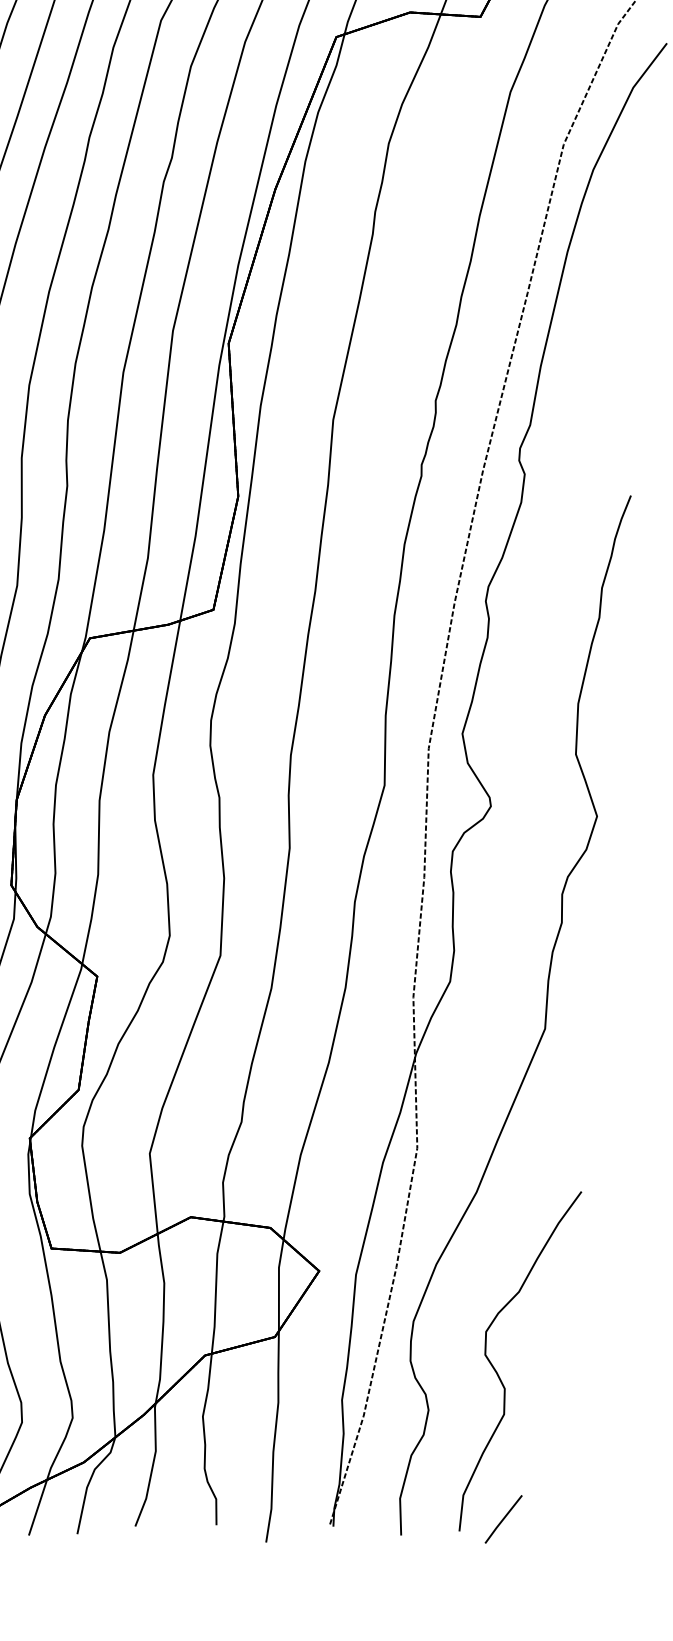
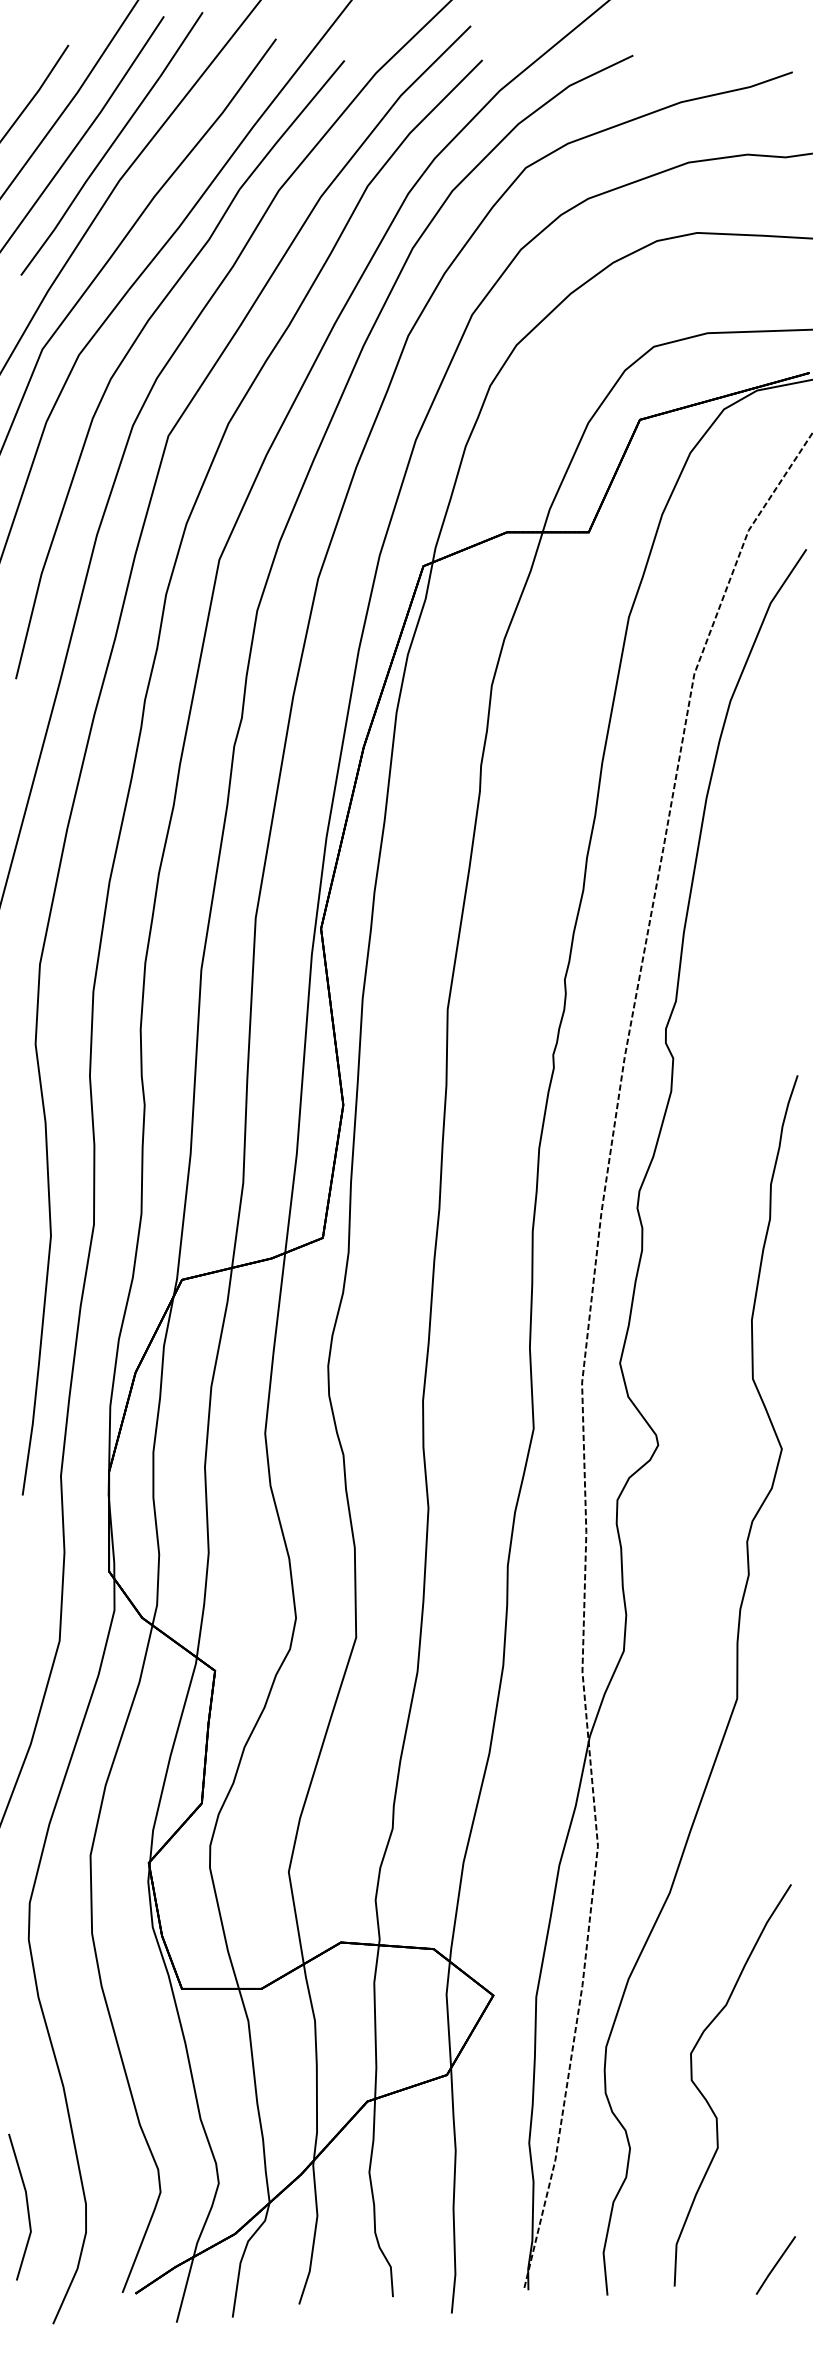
line: (503, 1519) -> (775, 2265), moved

